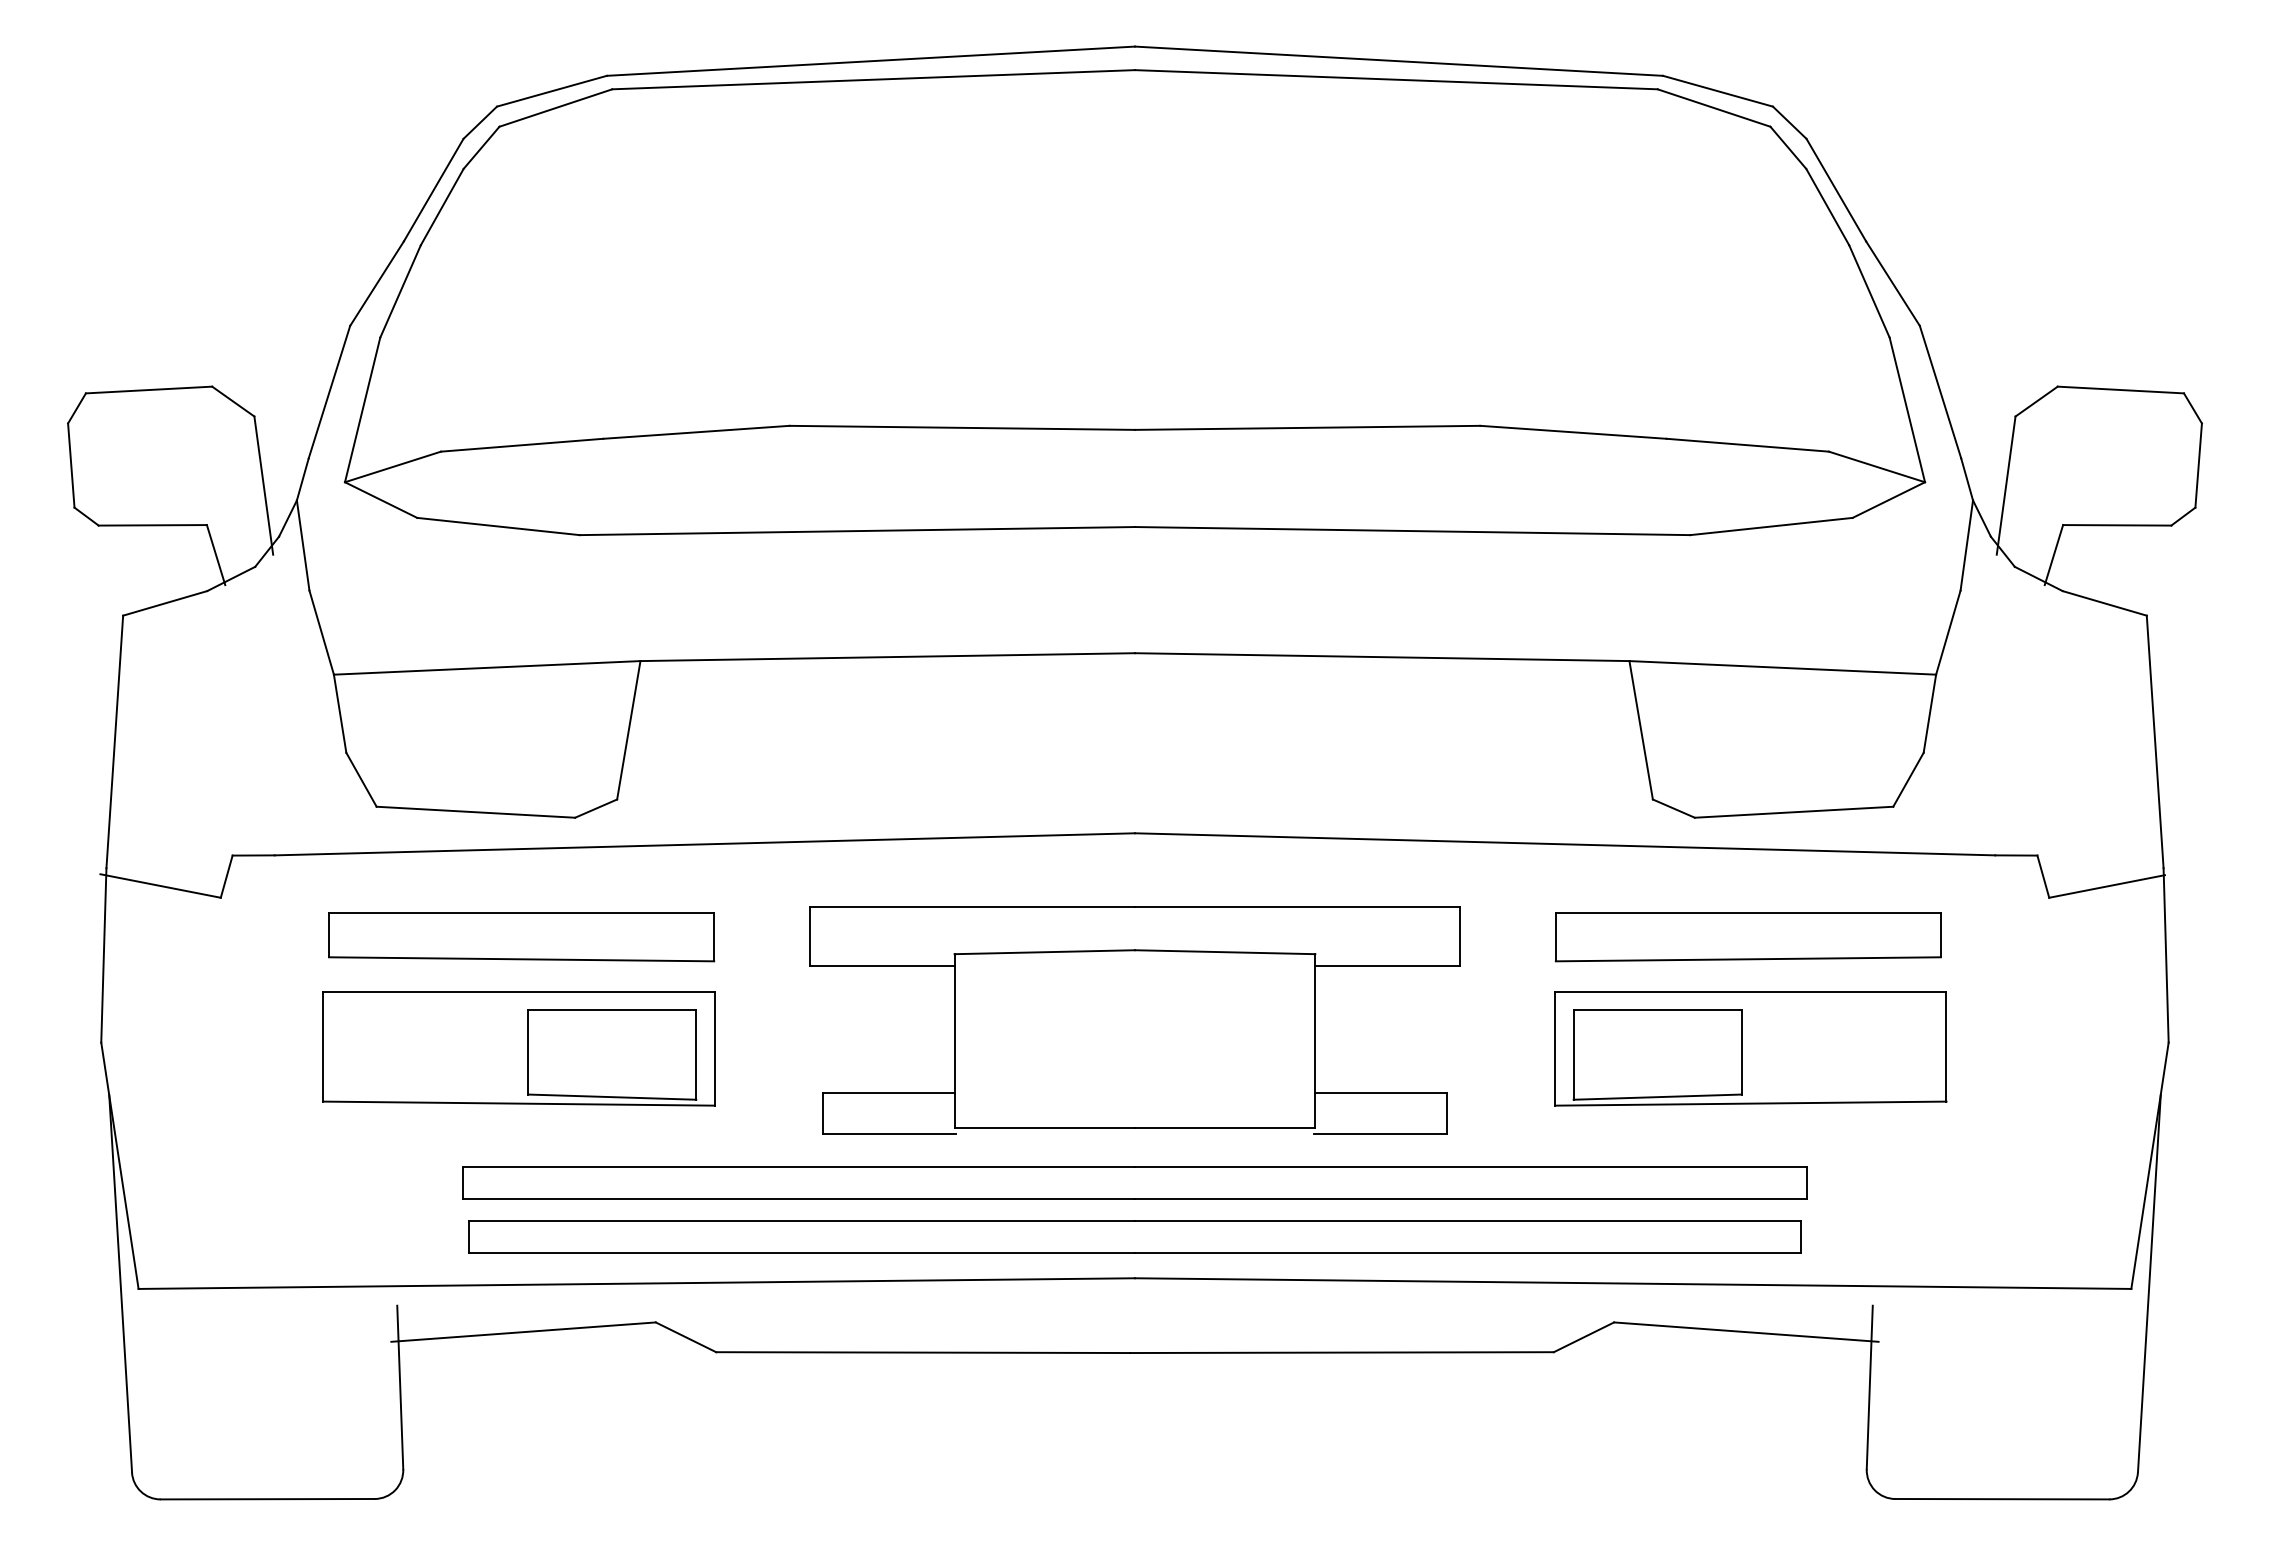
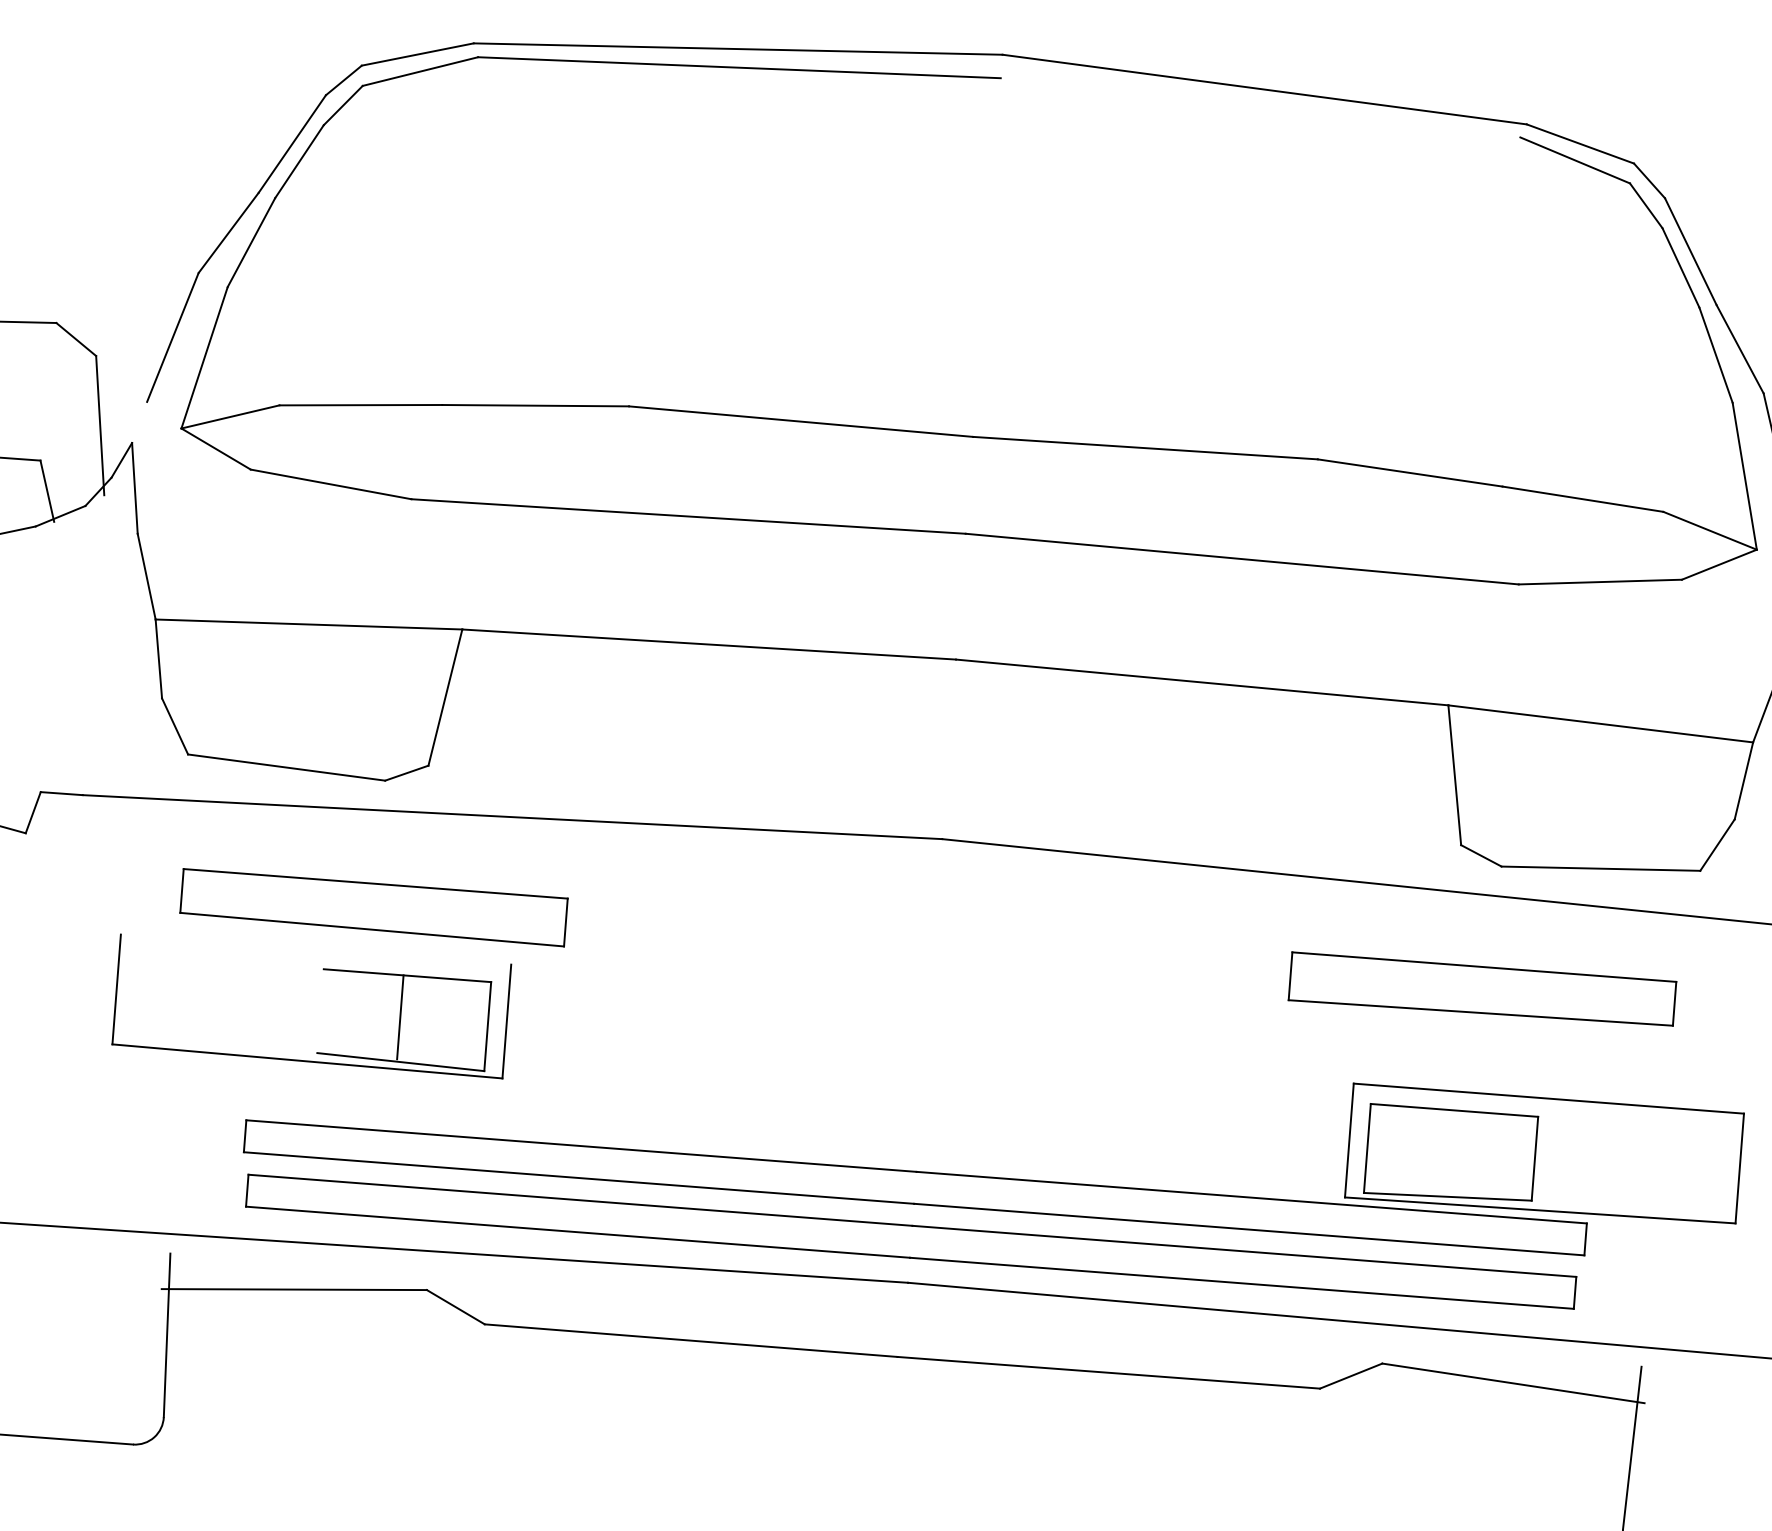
line: (1396, 79) -> (1260, 107), removed
line: (302, 479) -> (139, 422), removed
part: (521, 937) -> (373, 907), moved
part: (1748, 937) -> (1482, 991), moved
line: (518, 991) -> (315, 949), removed
part: (1134, 1020) -> (927, 1025), removed
part: (1750, 1048) -> (1544, 1155), moved
line: (528, 1052) -> (400, 1017), moved

